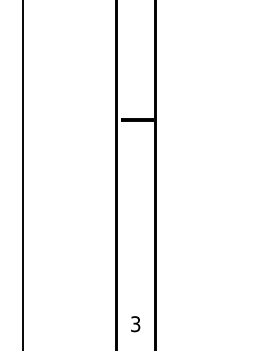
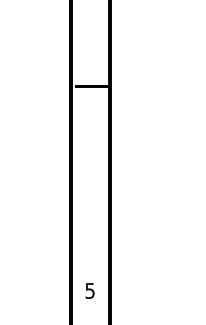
text: (135, 323) -> (89, 290), 3 -> 5

